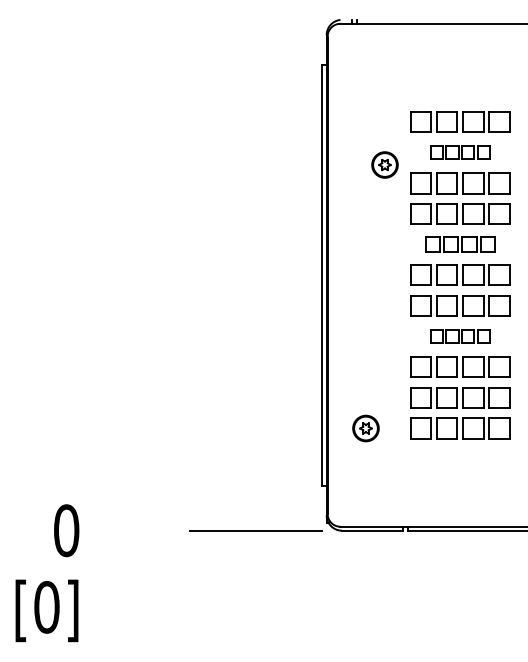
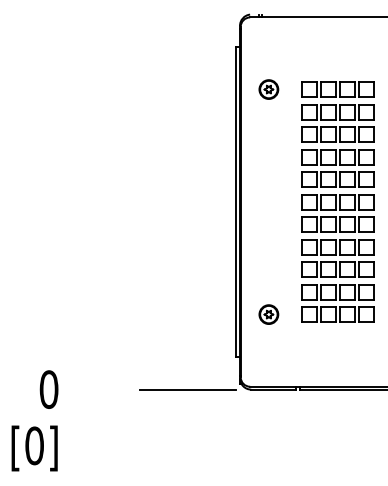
part: (460, 152) -> (338, 111), size x1.67
part: (384, 164) -> (268, 89), moved
part: (460, 244) -> (338, 179), size x1.43
part: (460, 336) -> (338, 247), size x1.67

